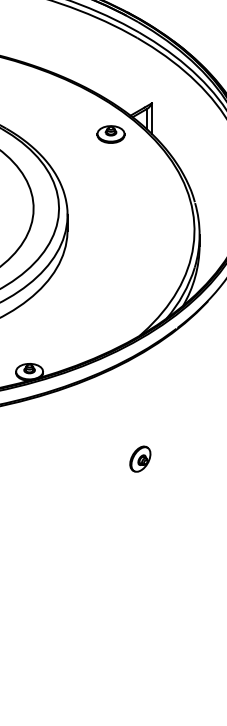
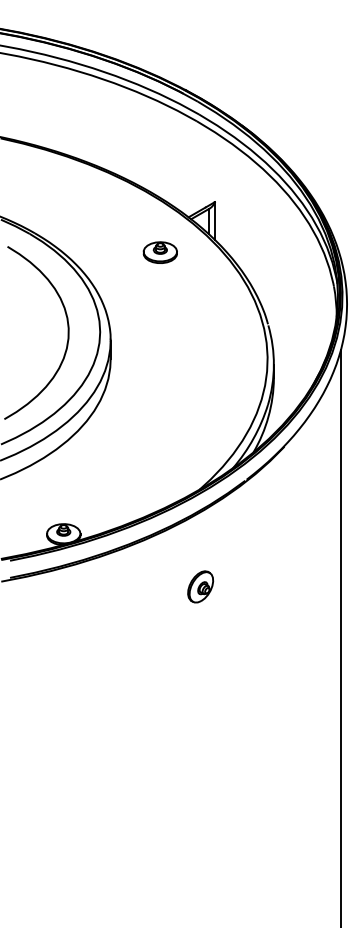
part: (110, 134) -> (159, 252), moved
part: (140, 458) -> (200, 586), moved

